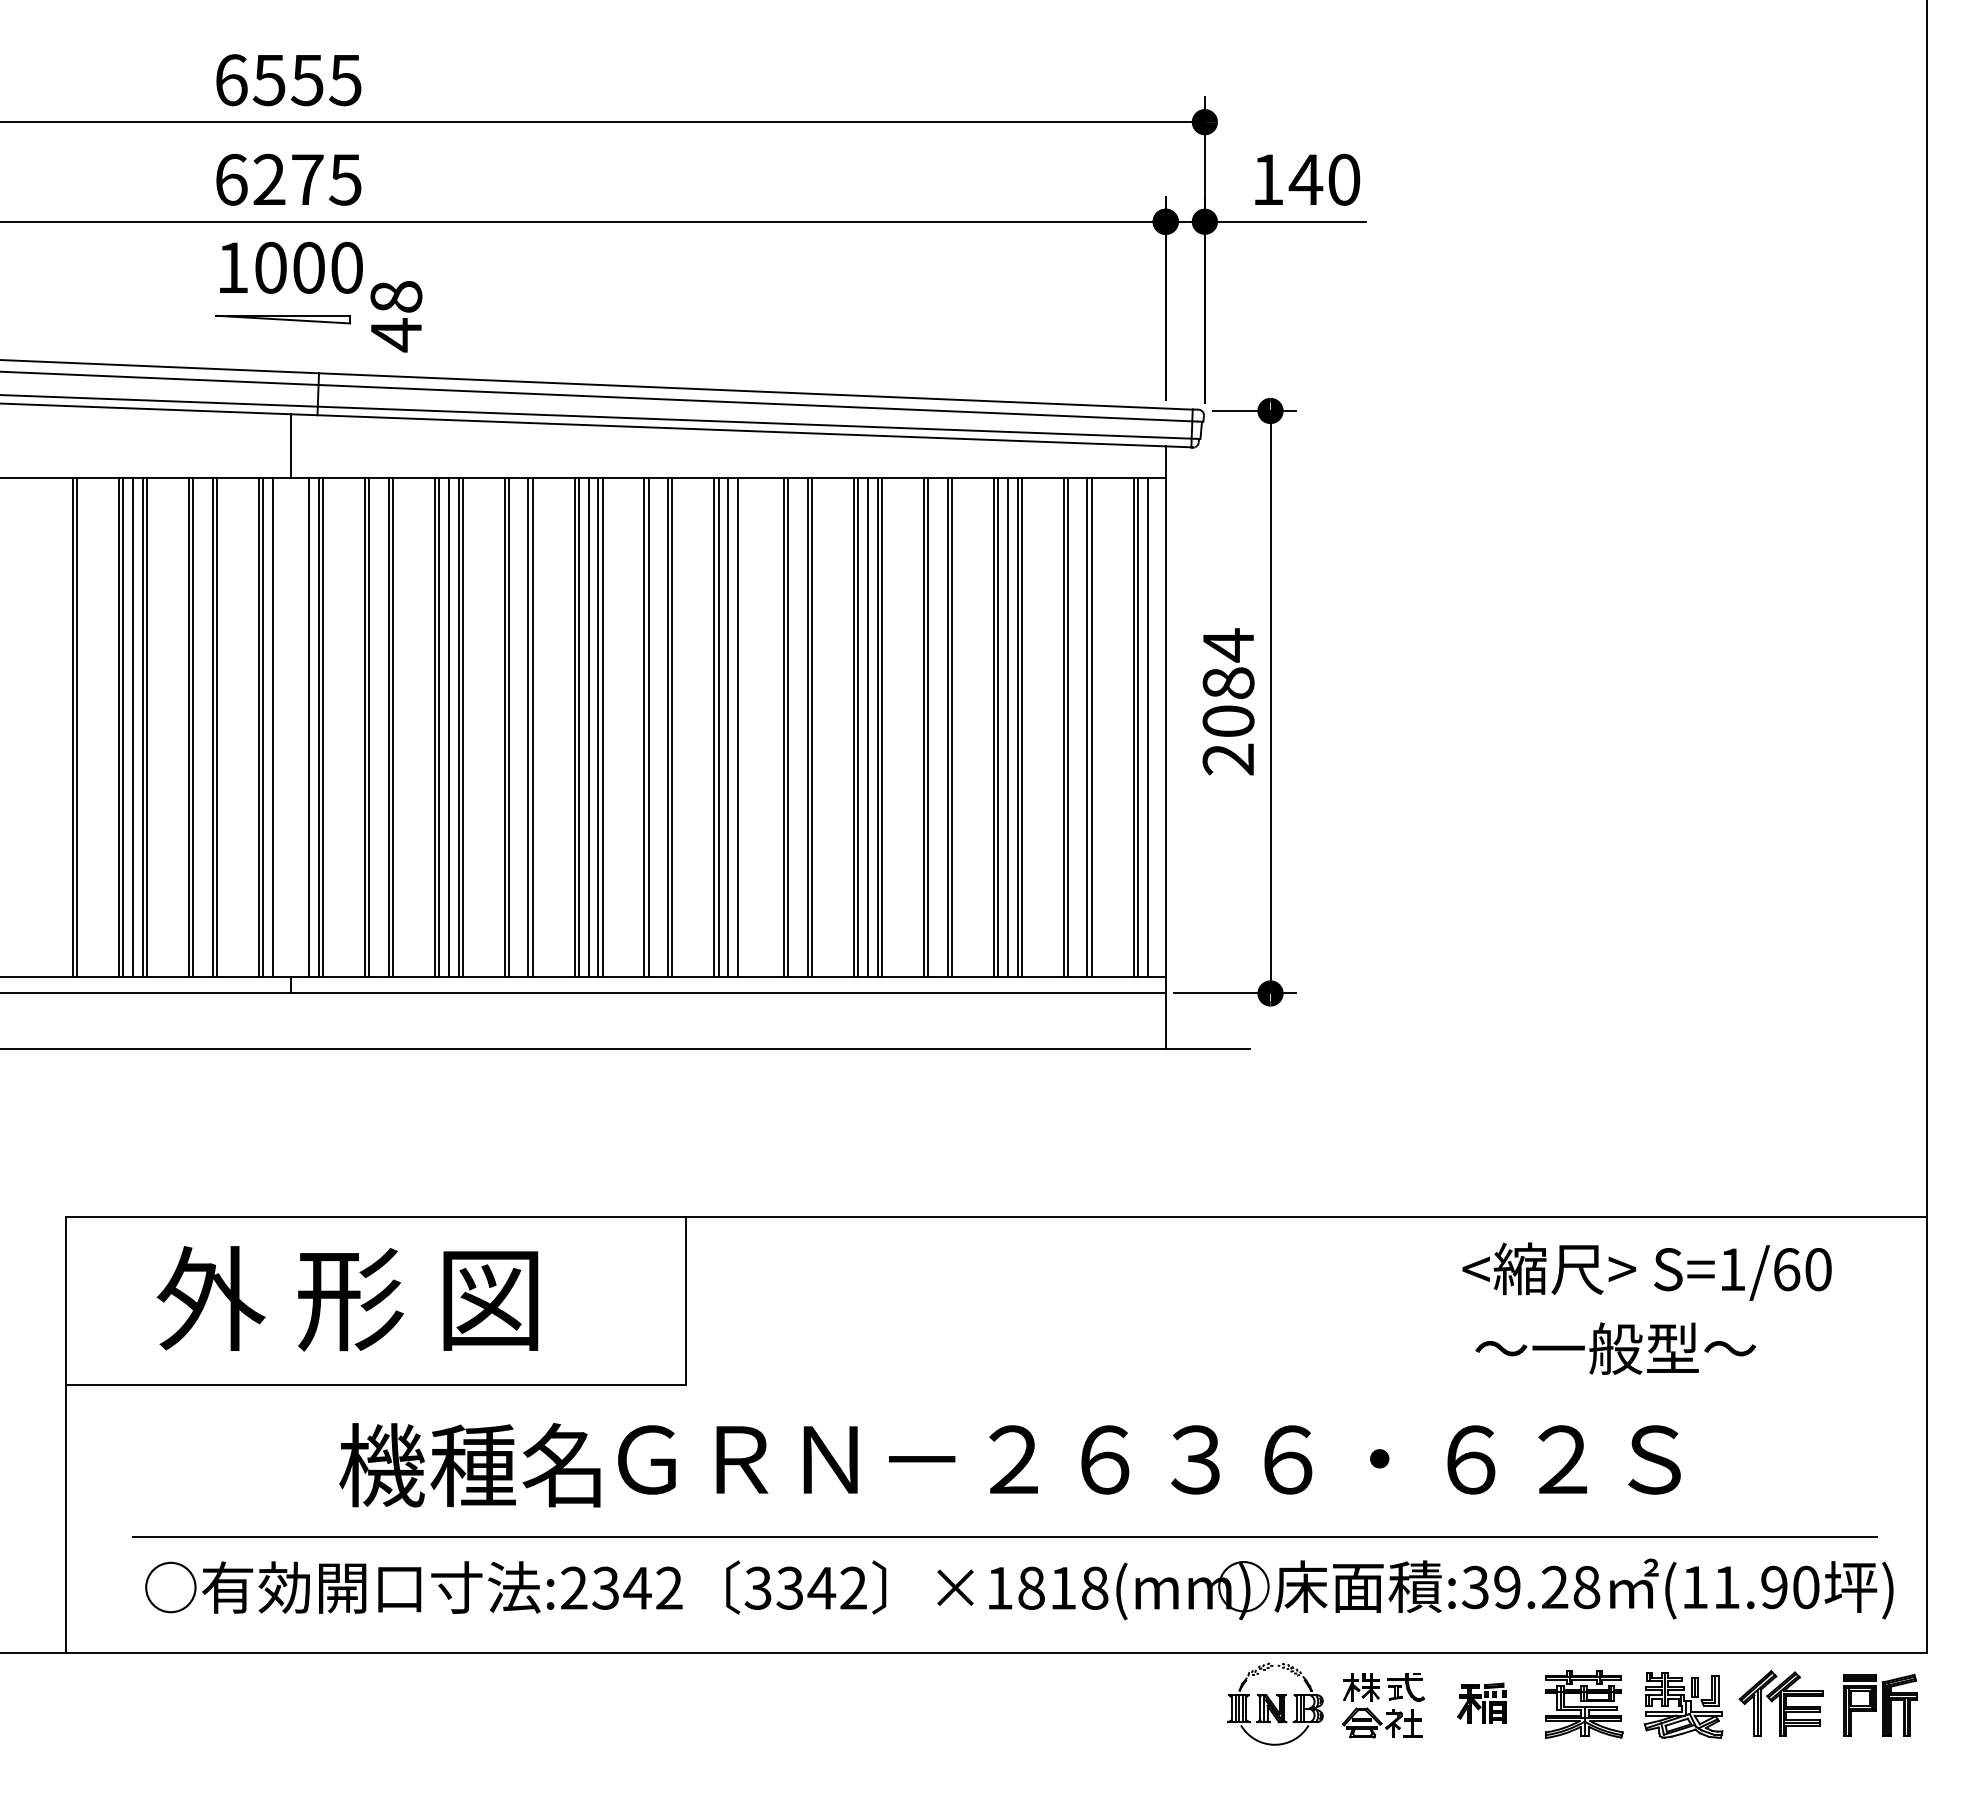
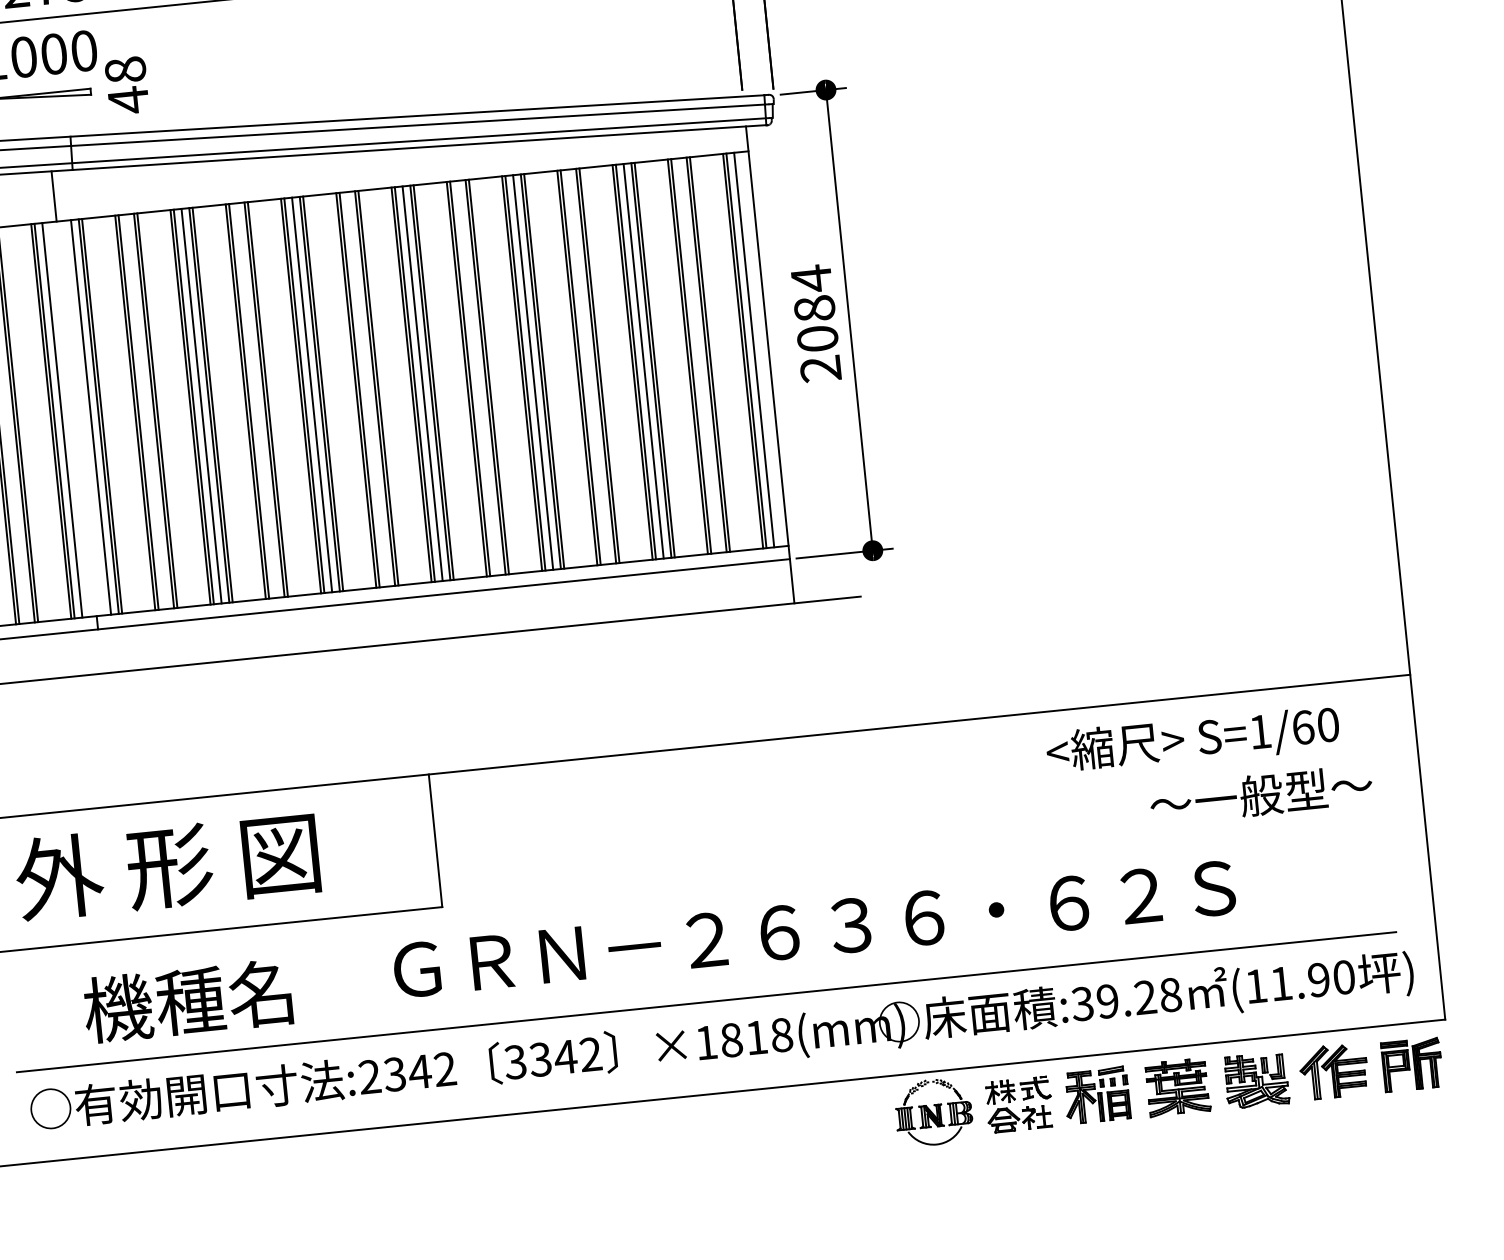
line: (742, 726) -> (433, 382), added
text: (1615, 1348) -> (1261, 794), moved
text: (469, 1465) -> (187, 1001), moved
part: (1481, 1702) -> (1096, 1094), size x1.67

